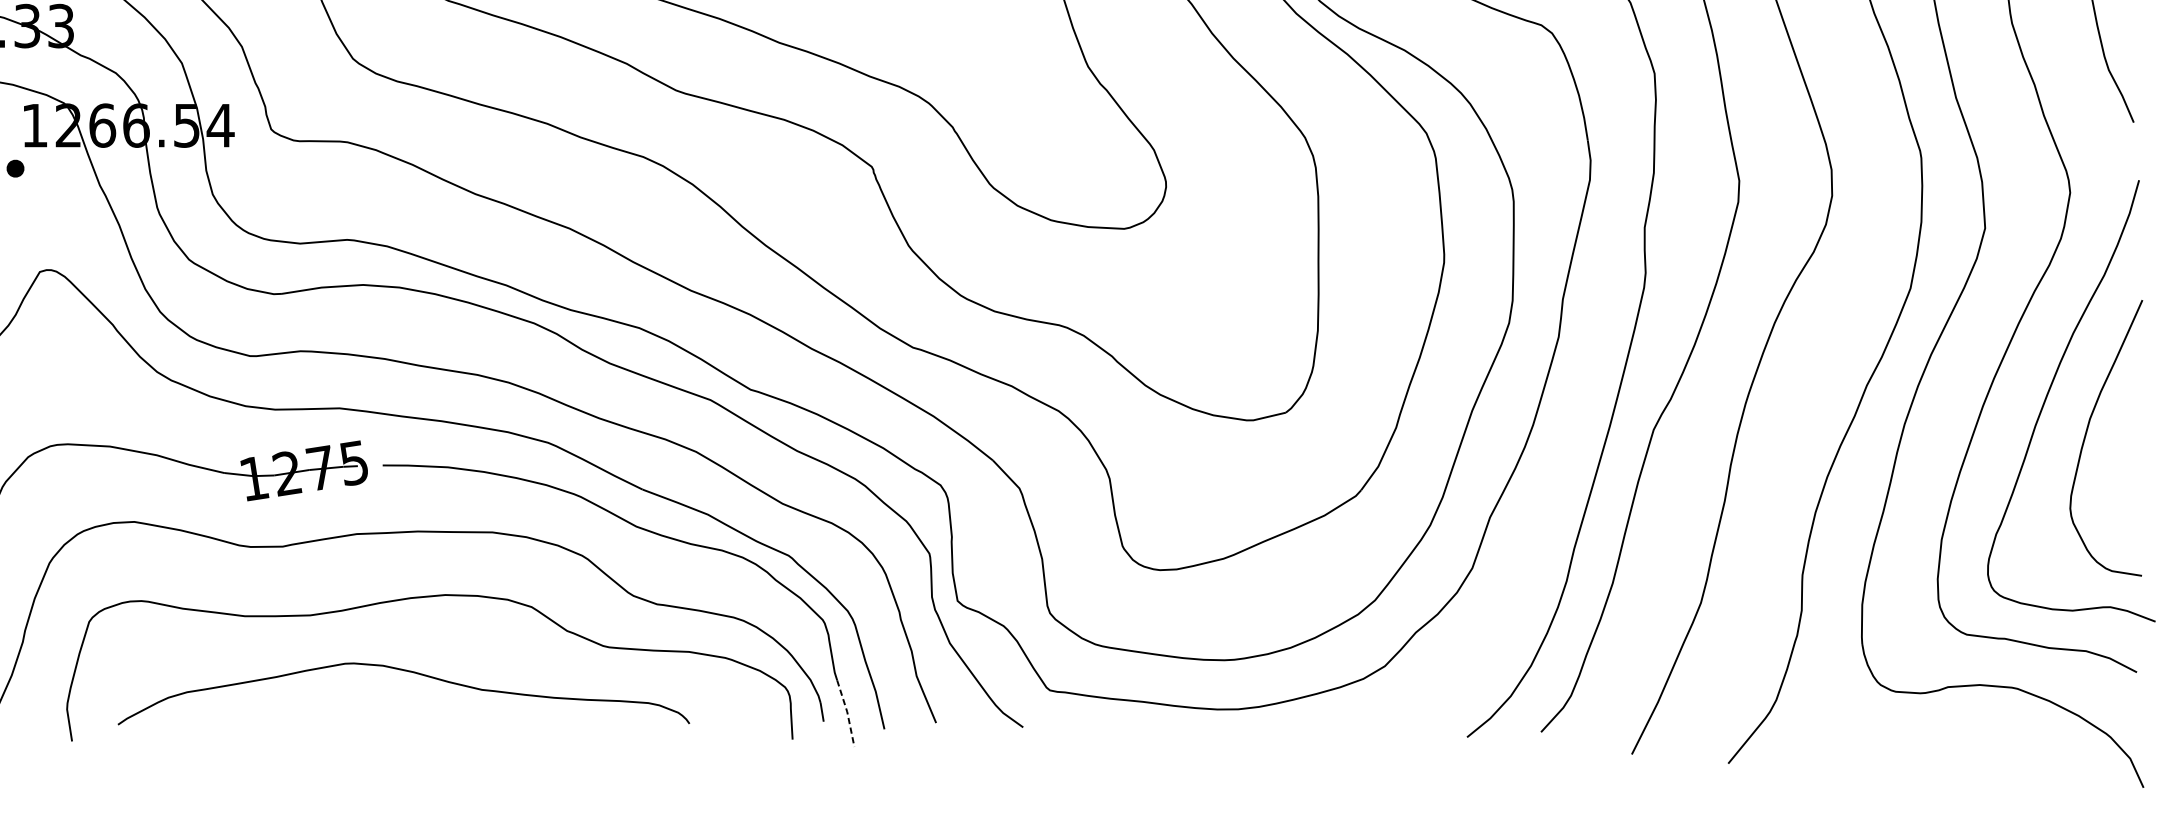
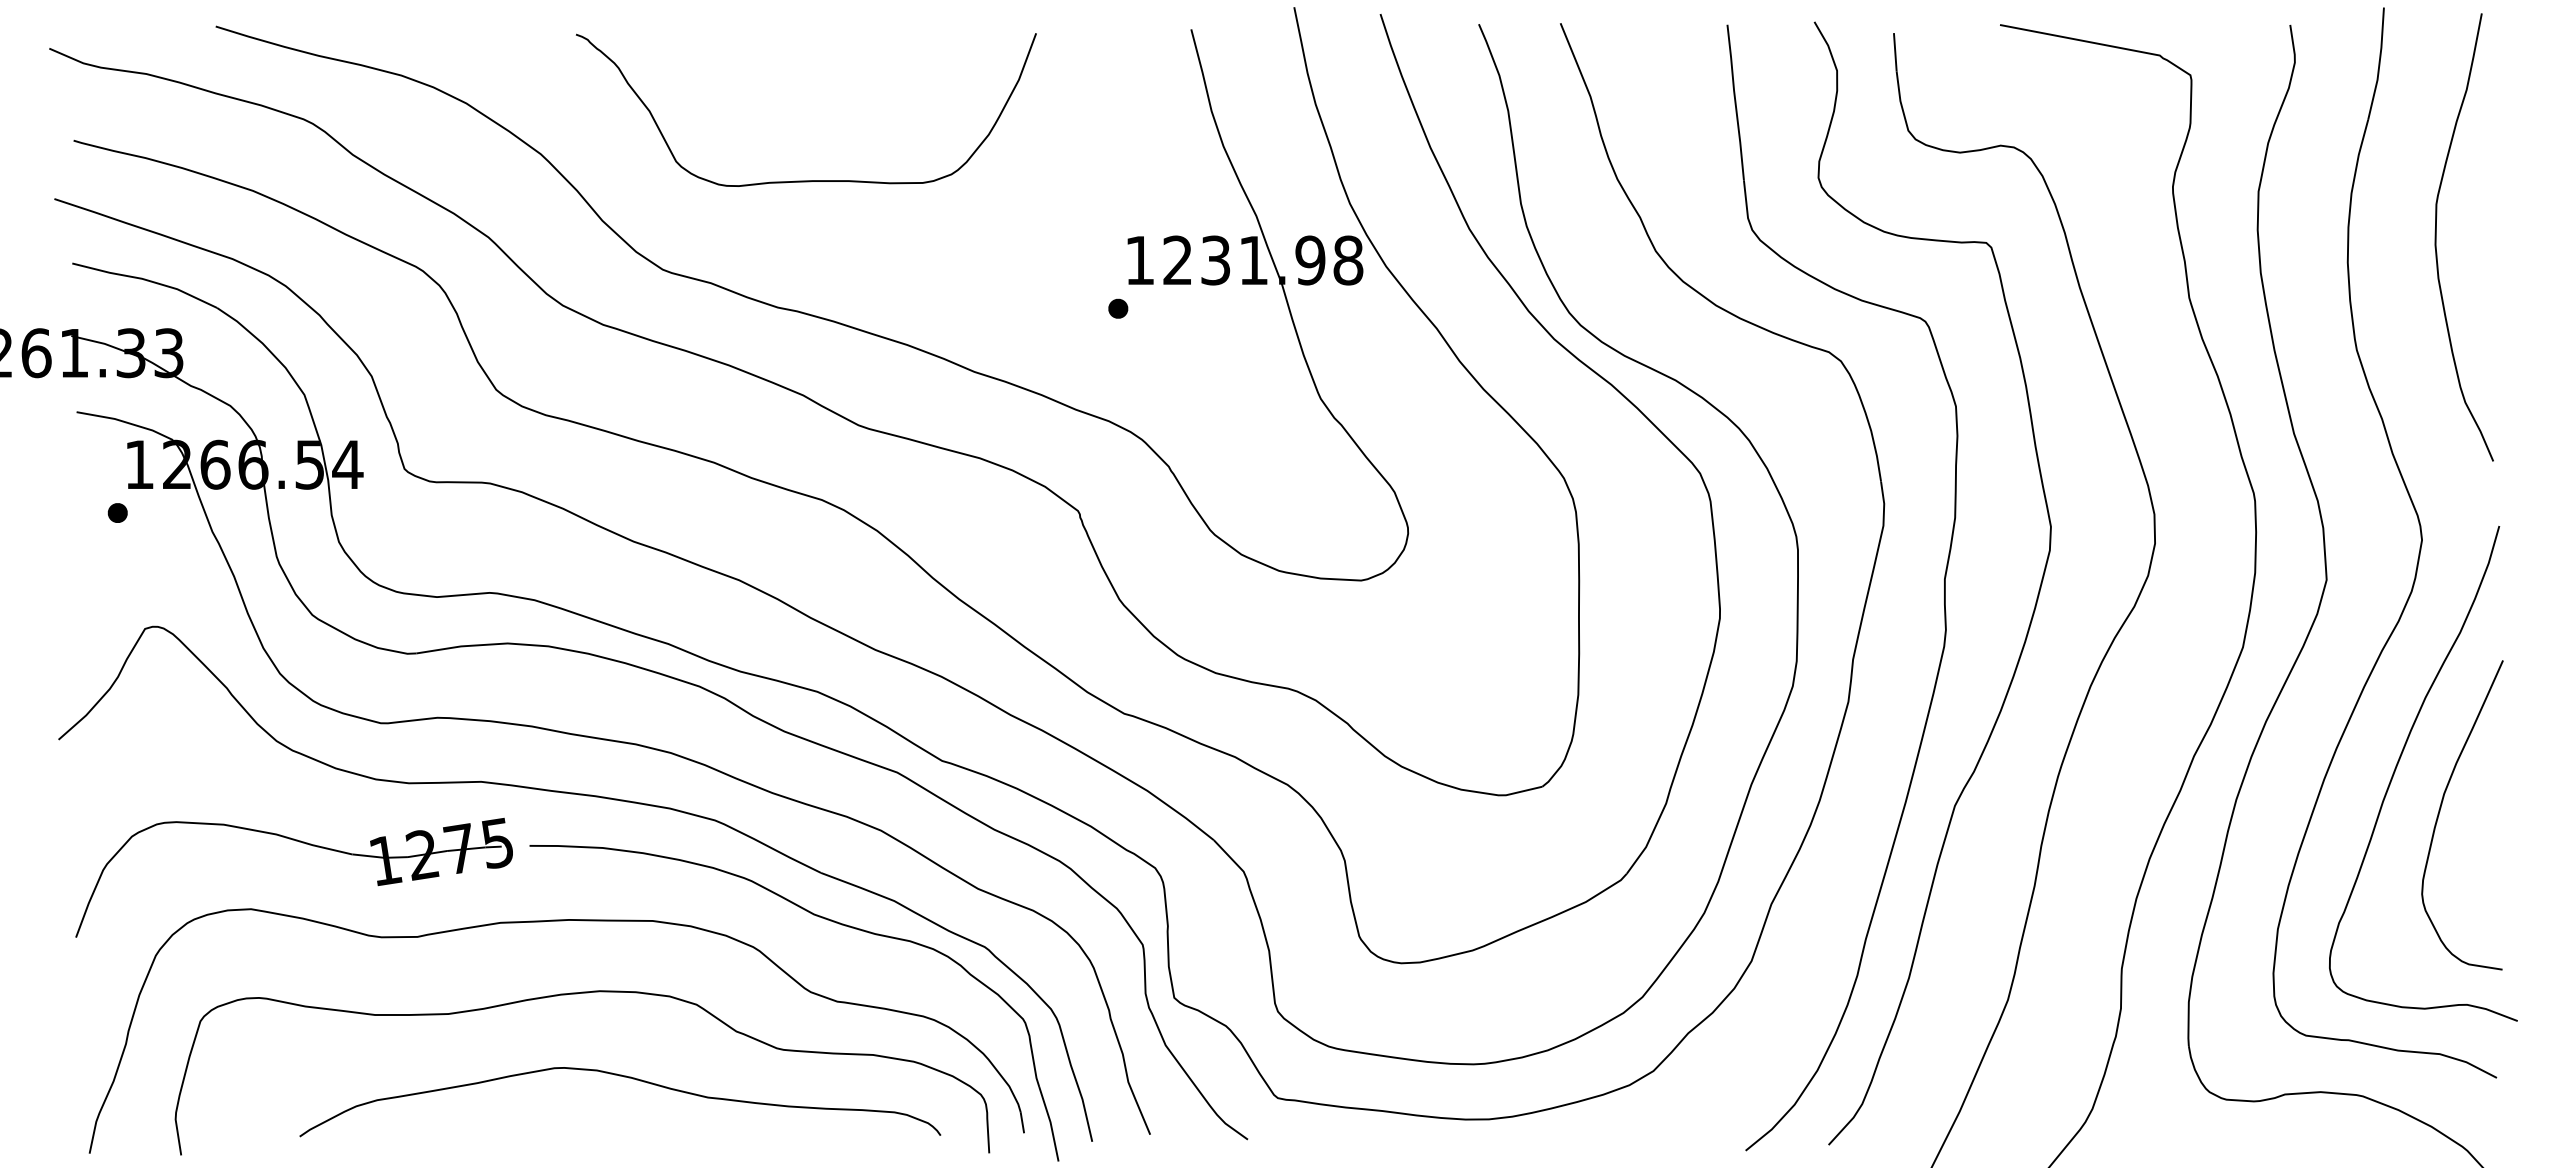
curve: (411, 672) -> (628, 1078), moved
line: (847, 713) -> (1050, 1123), dashed -> solid

